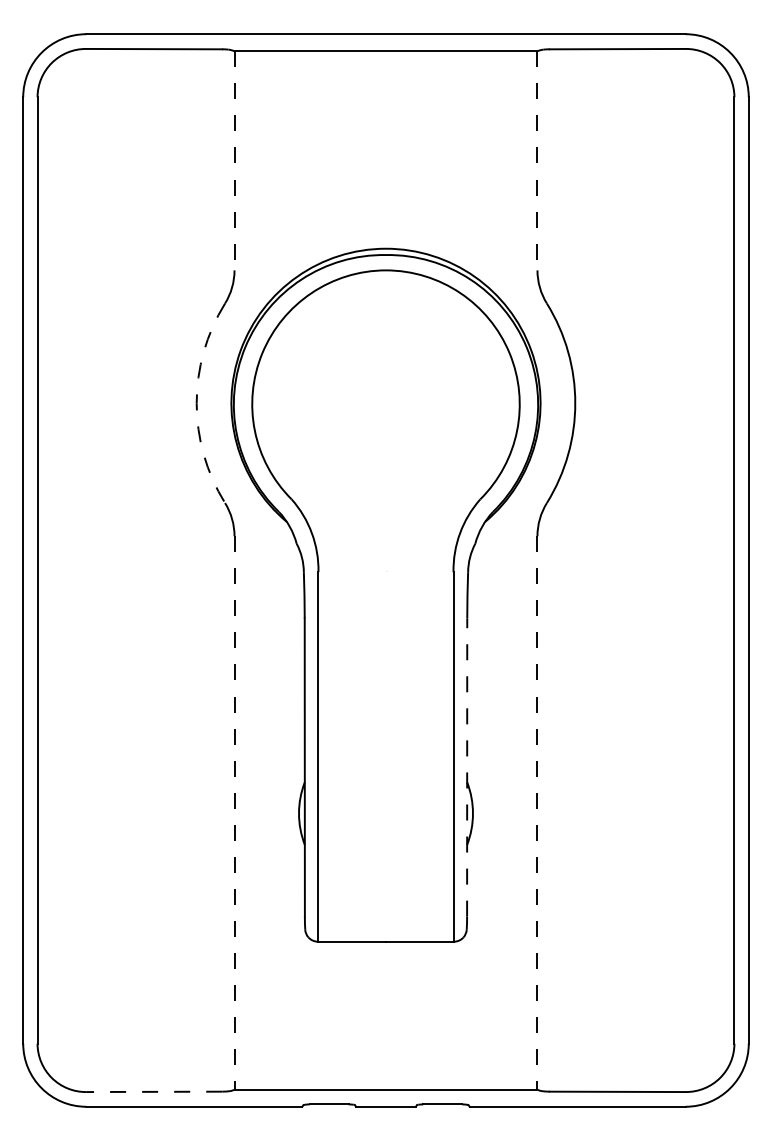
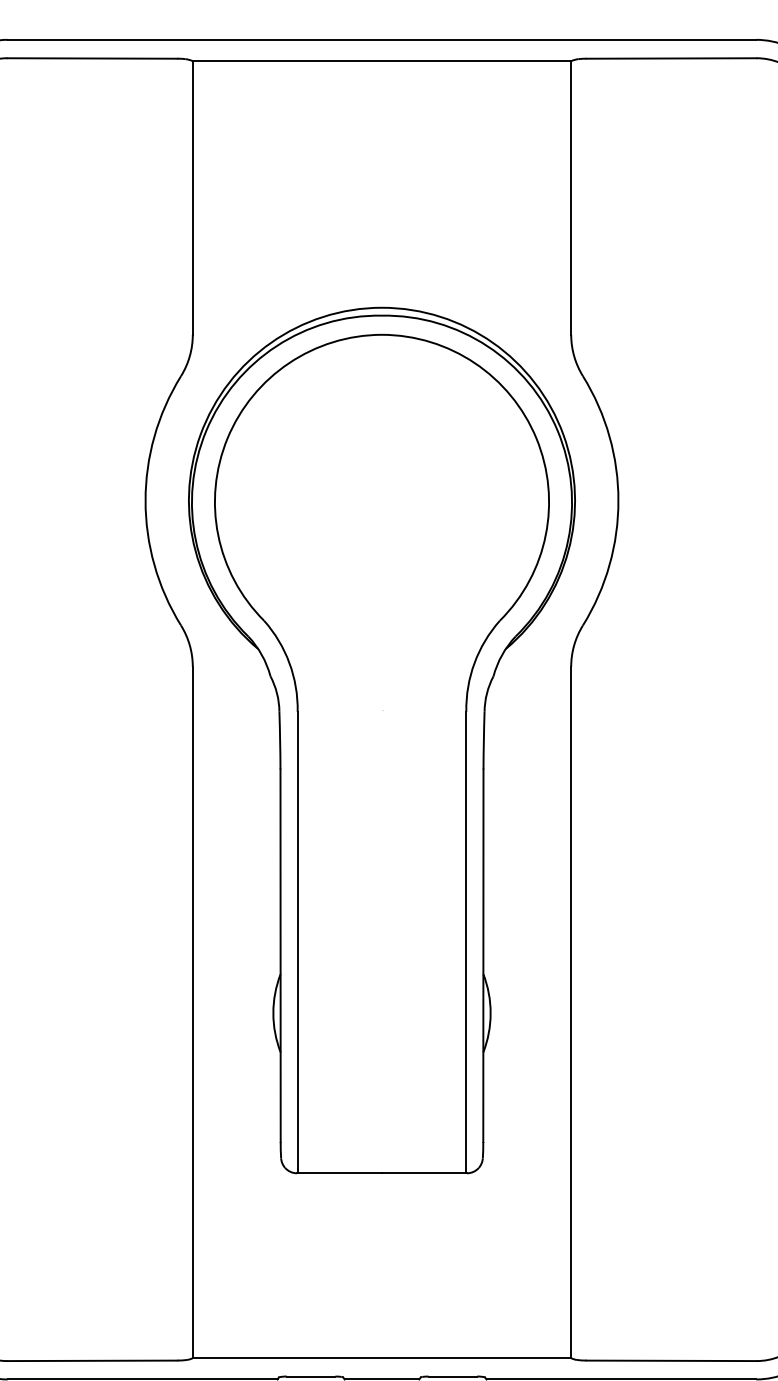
line: (234, 160) -> (192, 197), dashed -> solid
line: (537, 160) -> (571, 197), dashed -> solid
arc: (196, 403) -> (145, 501), dashed -> solid
line: (467, 767) -> (483, 955), dashed -> solid
line: (234, 812) -> (192, 1011), dashed -> solid
line: (537, 812) -> (571, 1011), dashed -> solid
line: (153, 1091) -> (91, 1360), dashed -> solid

